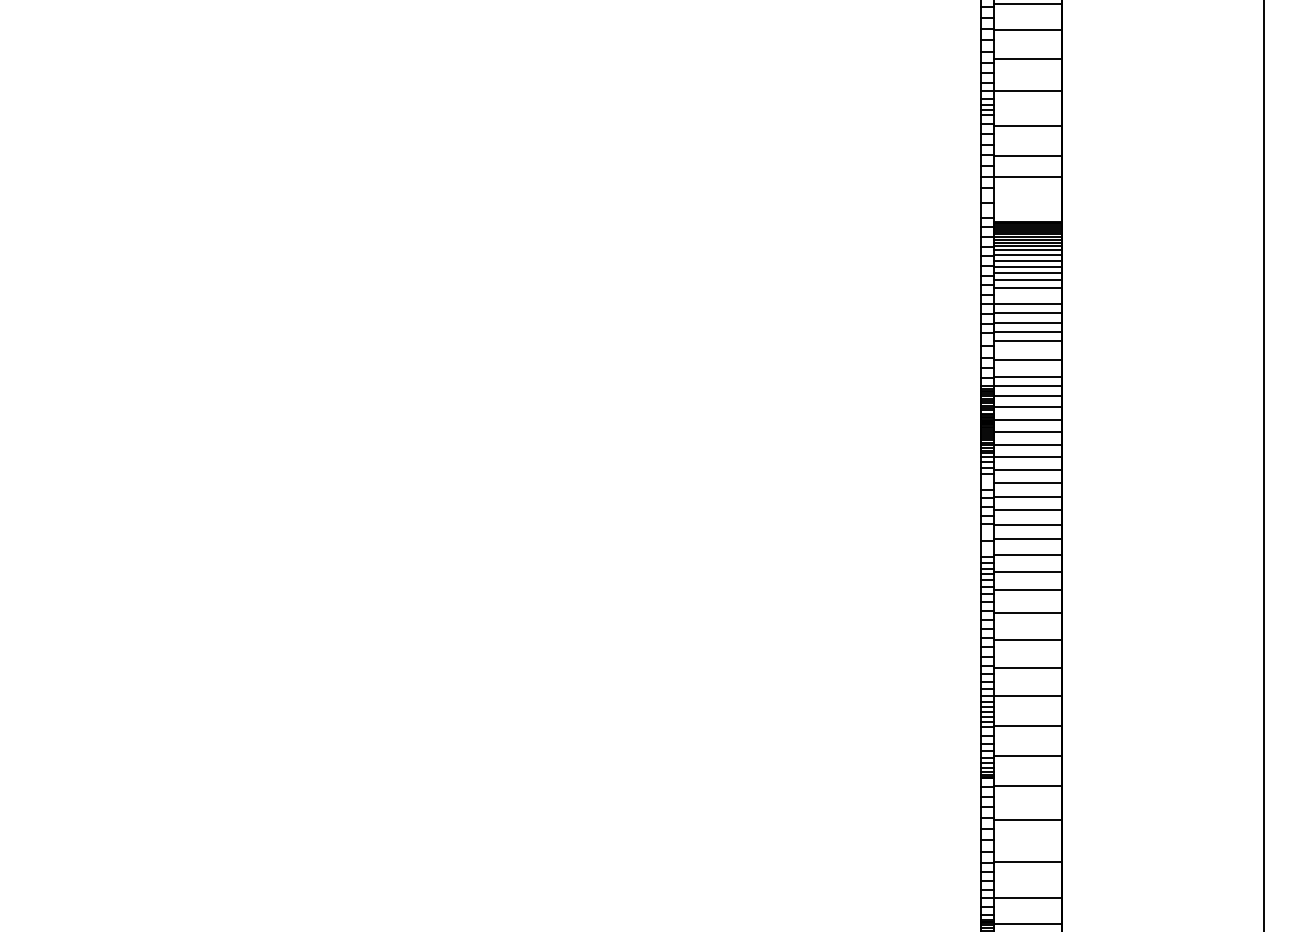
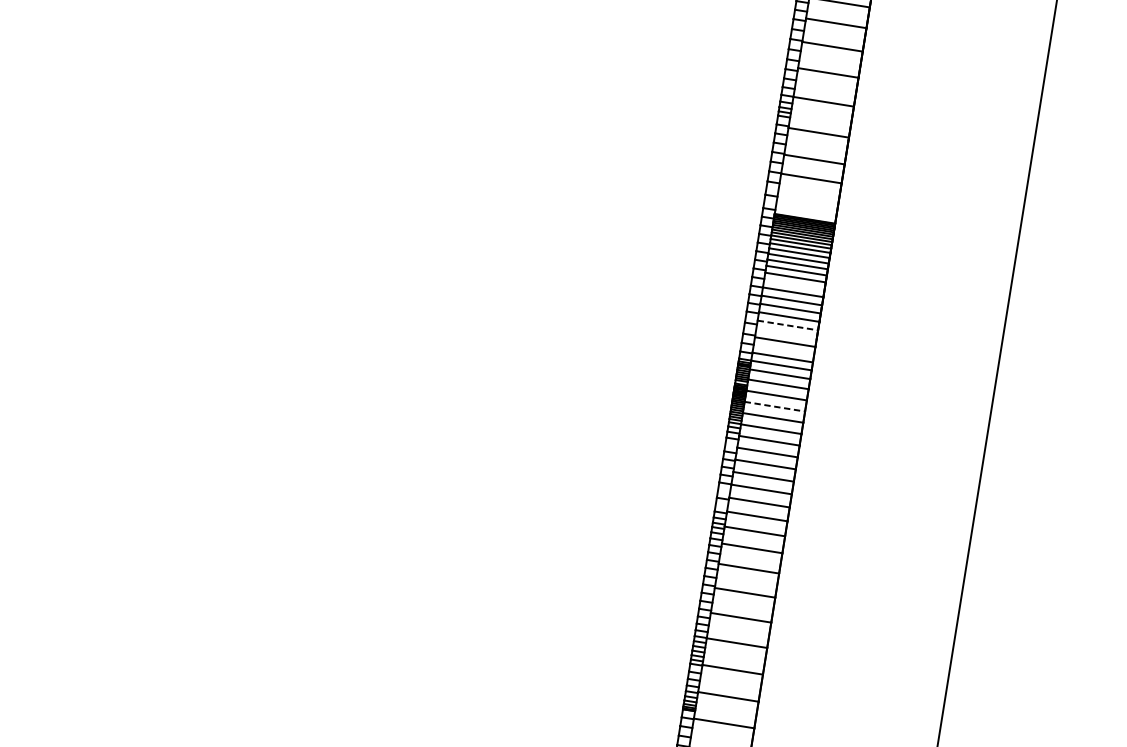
line: (1028, 341) -> (788, 325), solid -> dashed
line: (1028, 432) -> (775, 407), solid -> dashed

